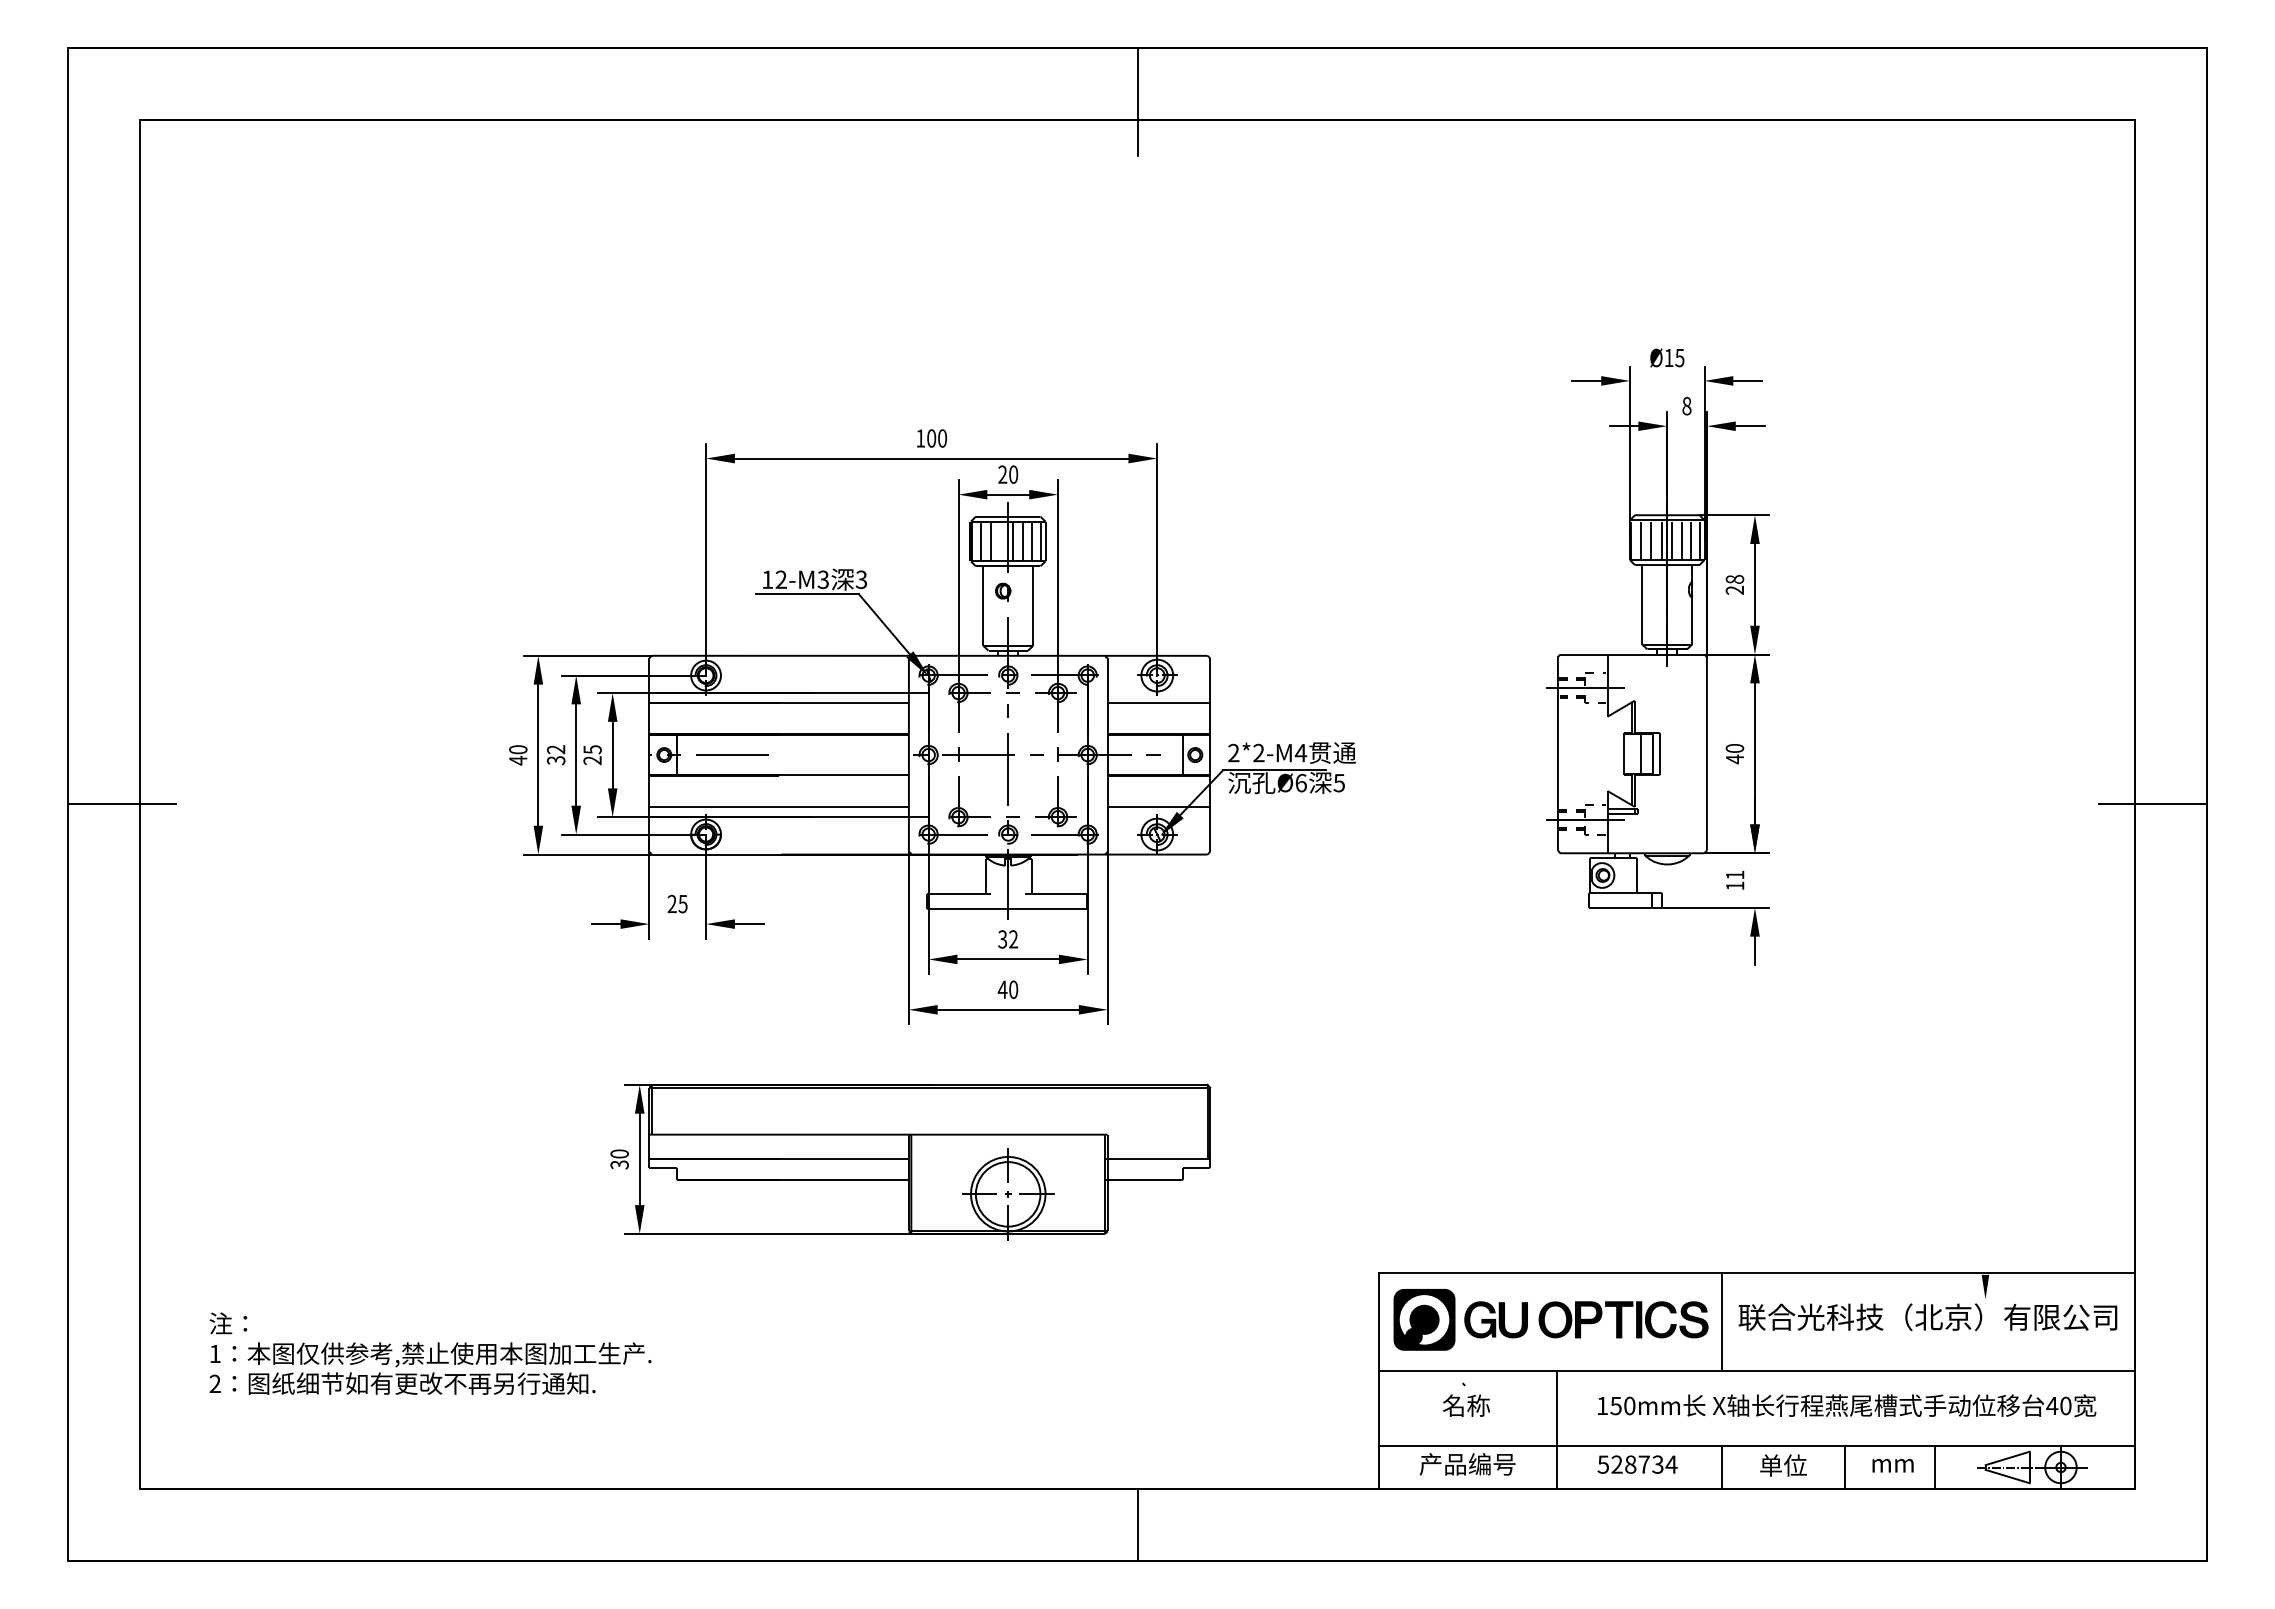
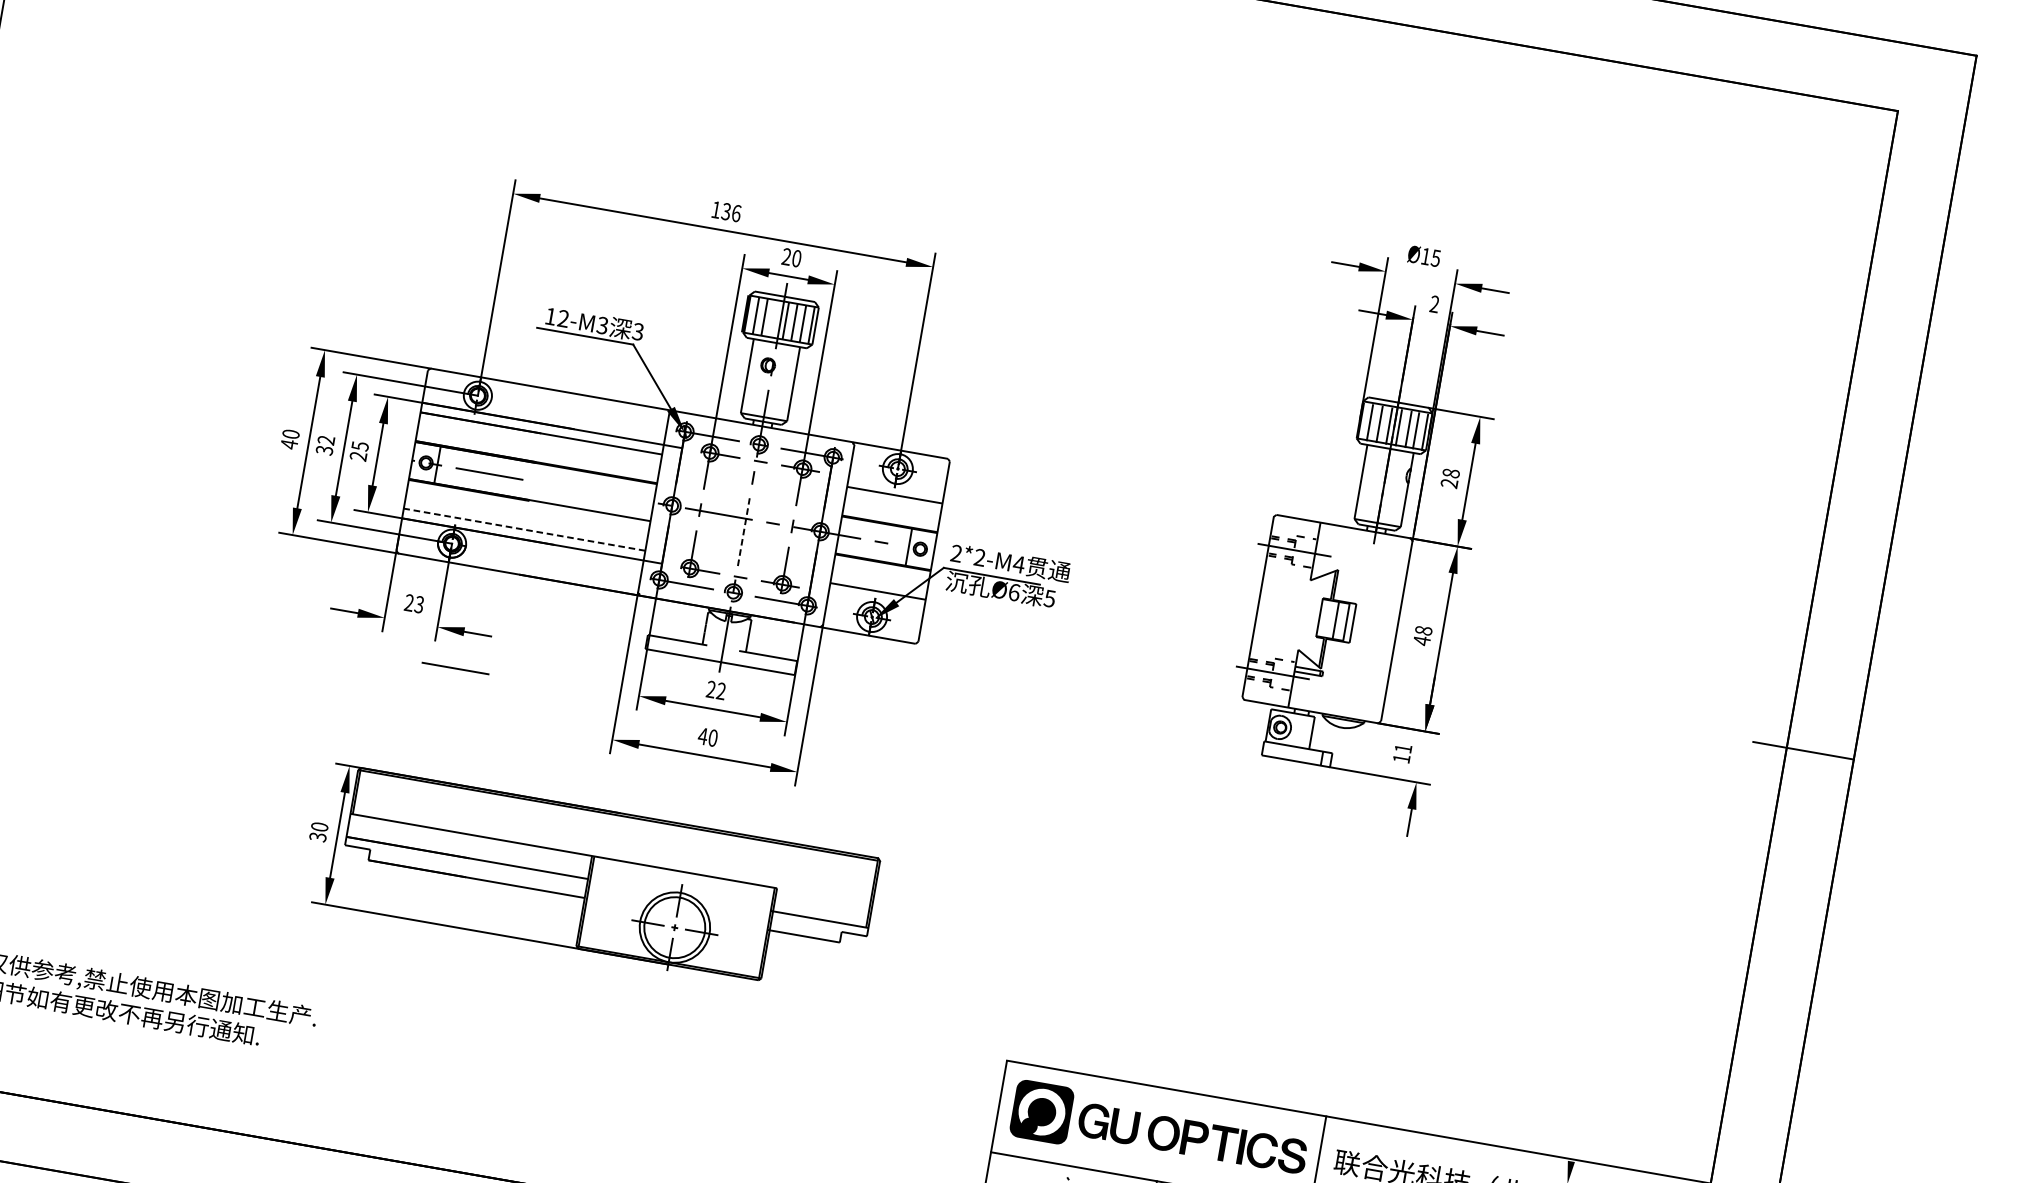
text: (1686, 406) -> (1434, 304), 8 -> 2
text: (937, 438) -> (731, 212), 100 -> 136
text: (1734, 748) -> (1423, 630), 40 -> 48
line: (1008, 768) -> (744, 531), solid -> dashed
line: (779, 806) -> (524, 529), solid -> dashed
text: (683, 903) -> (419, 604), 25 -> 23
text: (1002, 939) -> (710, 689), 32 -> 22
line: (732, 963) -> (455, 668), added

